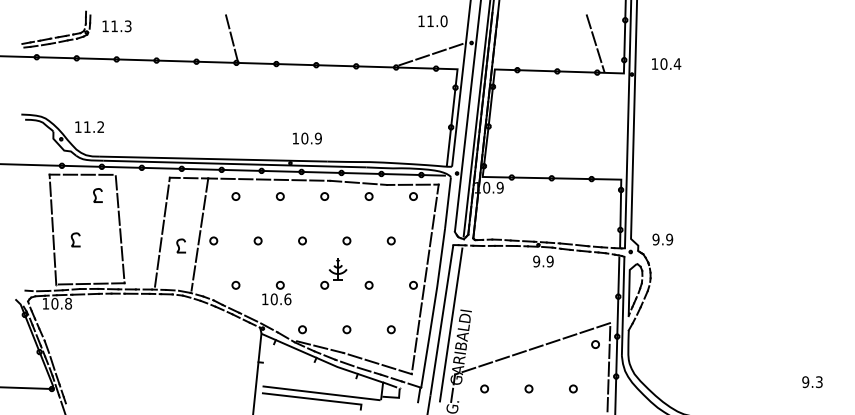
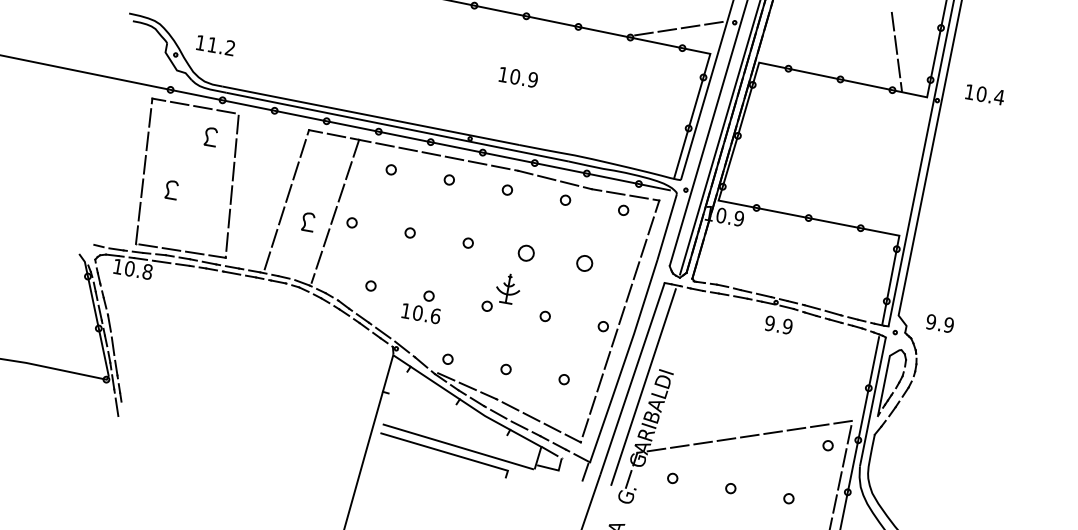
text: (307, 138) -> (518, 77), moved
part: (346, 240) -> (525, 252), size x1.6
part: (390, 240) -> (583, 262), size x1.6

